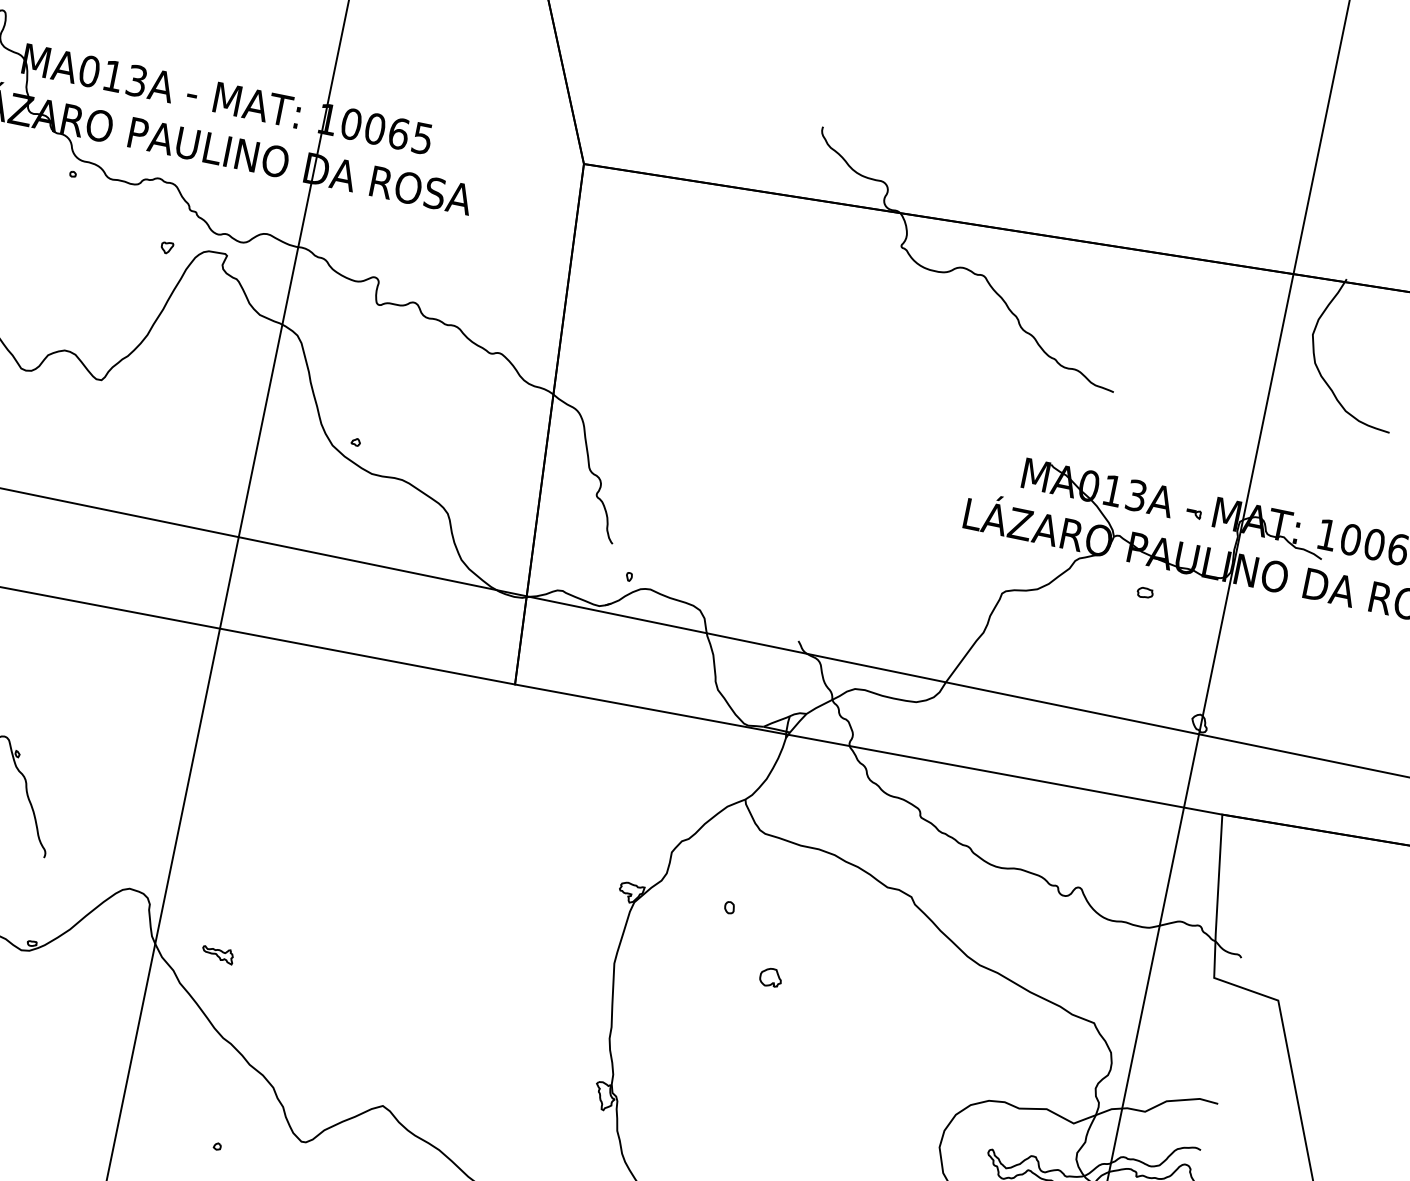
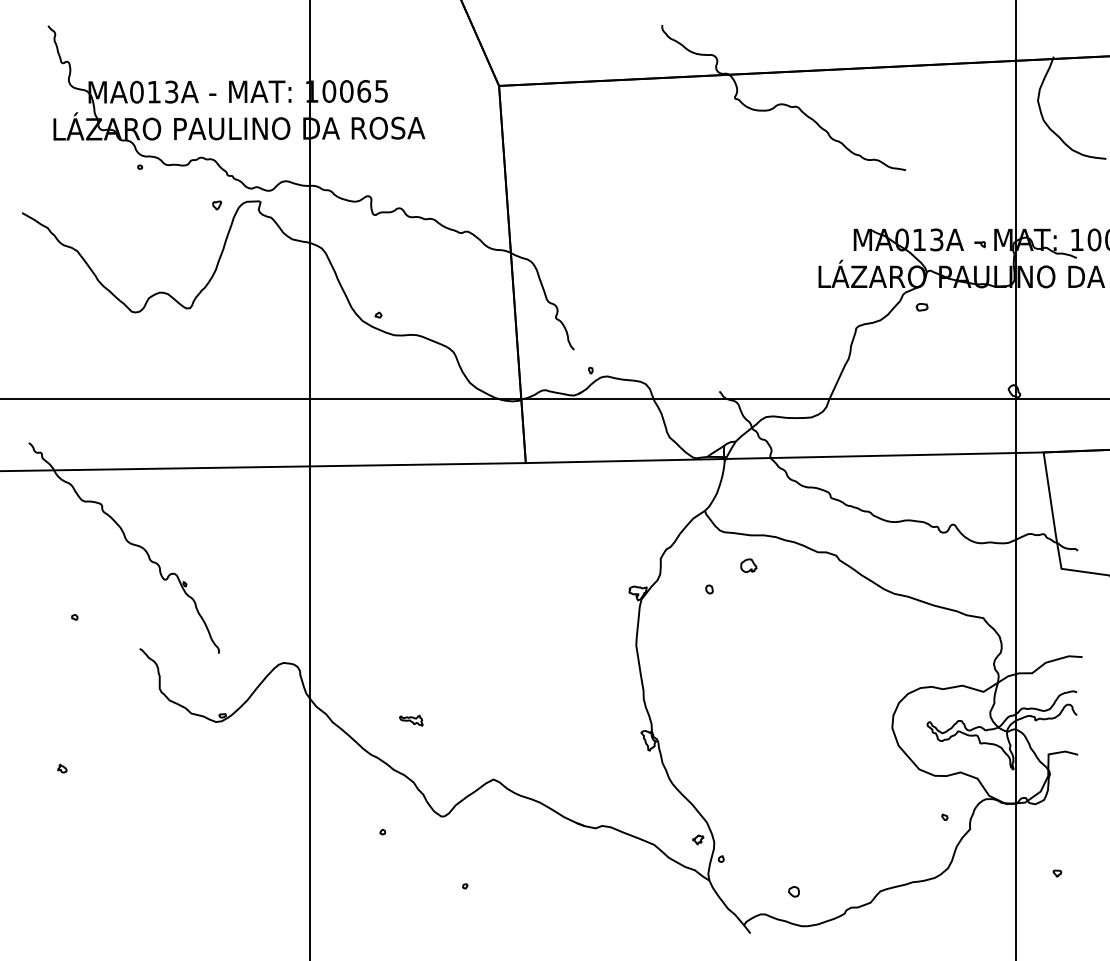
part: (1144, 593) -> (921, 307), moved
part: (218, 954) -> (411, 720), moved
part: (770, 977) -> (748, 565), moved

